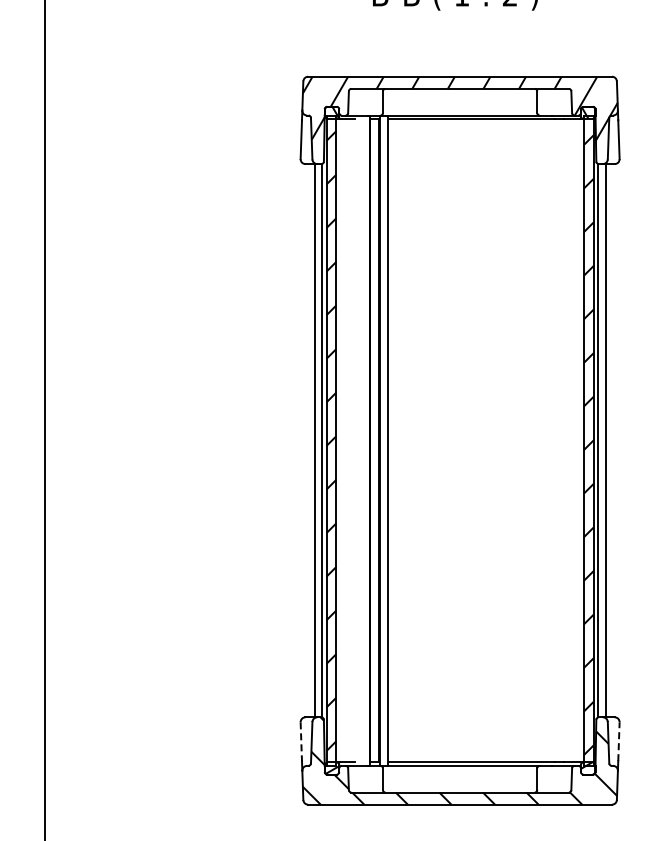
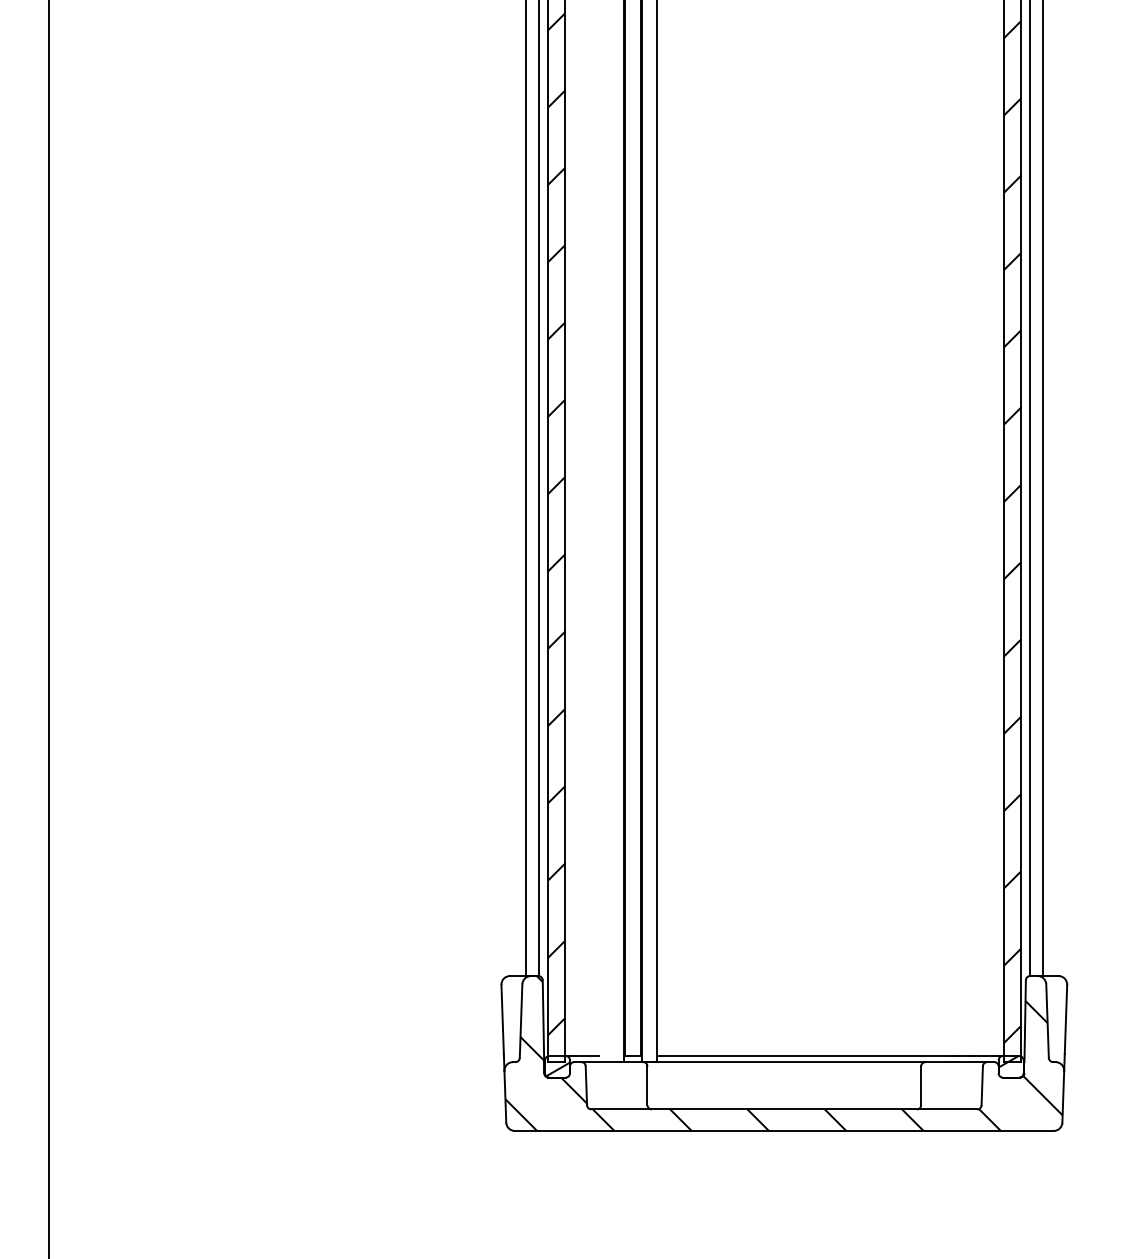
line: (618, 741) -> (1065, 1018), dashed -> solid
line: (301, 742) -> (502, 1020), dashed -> solid

